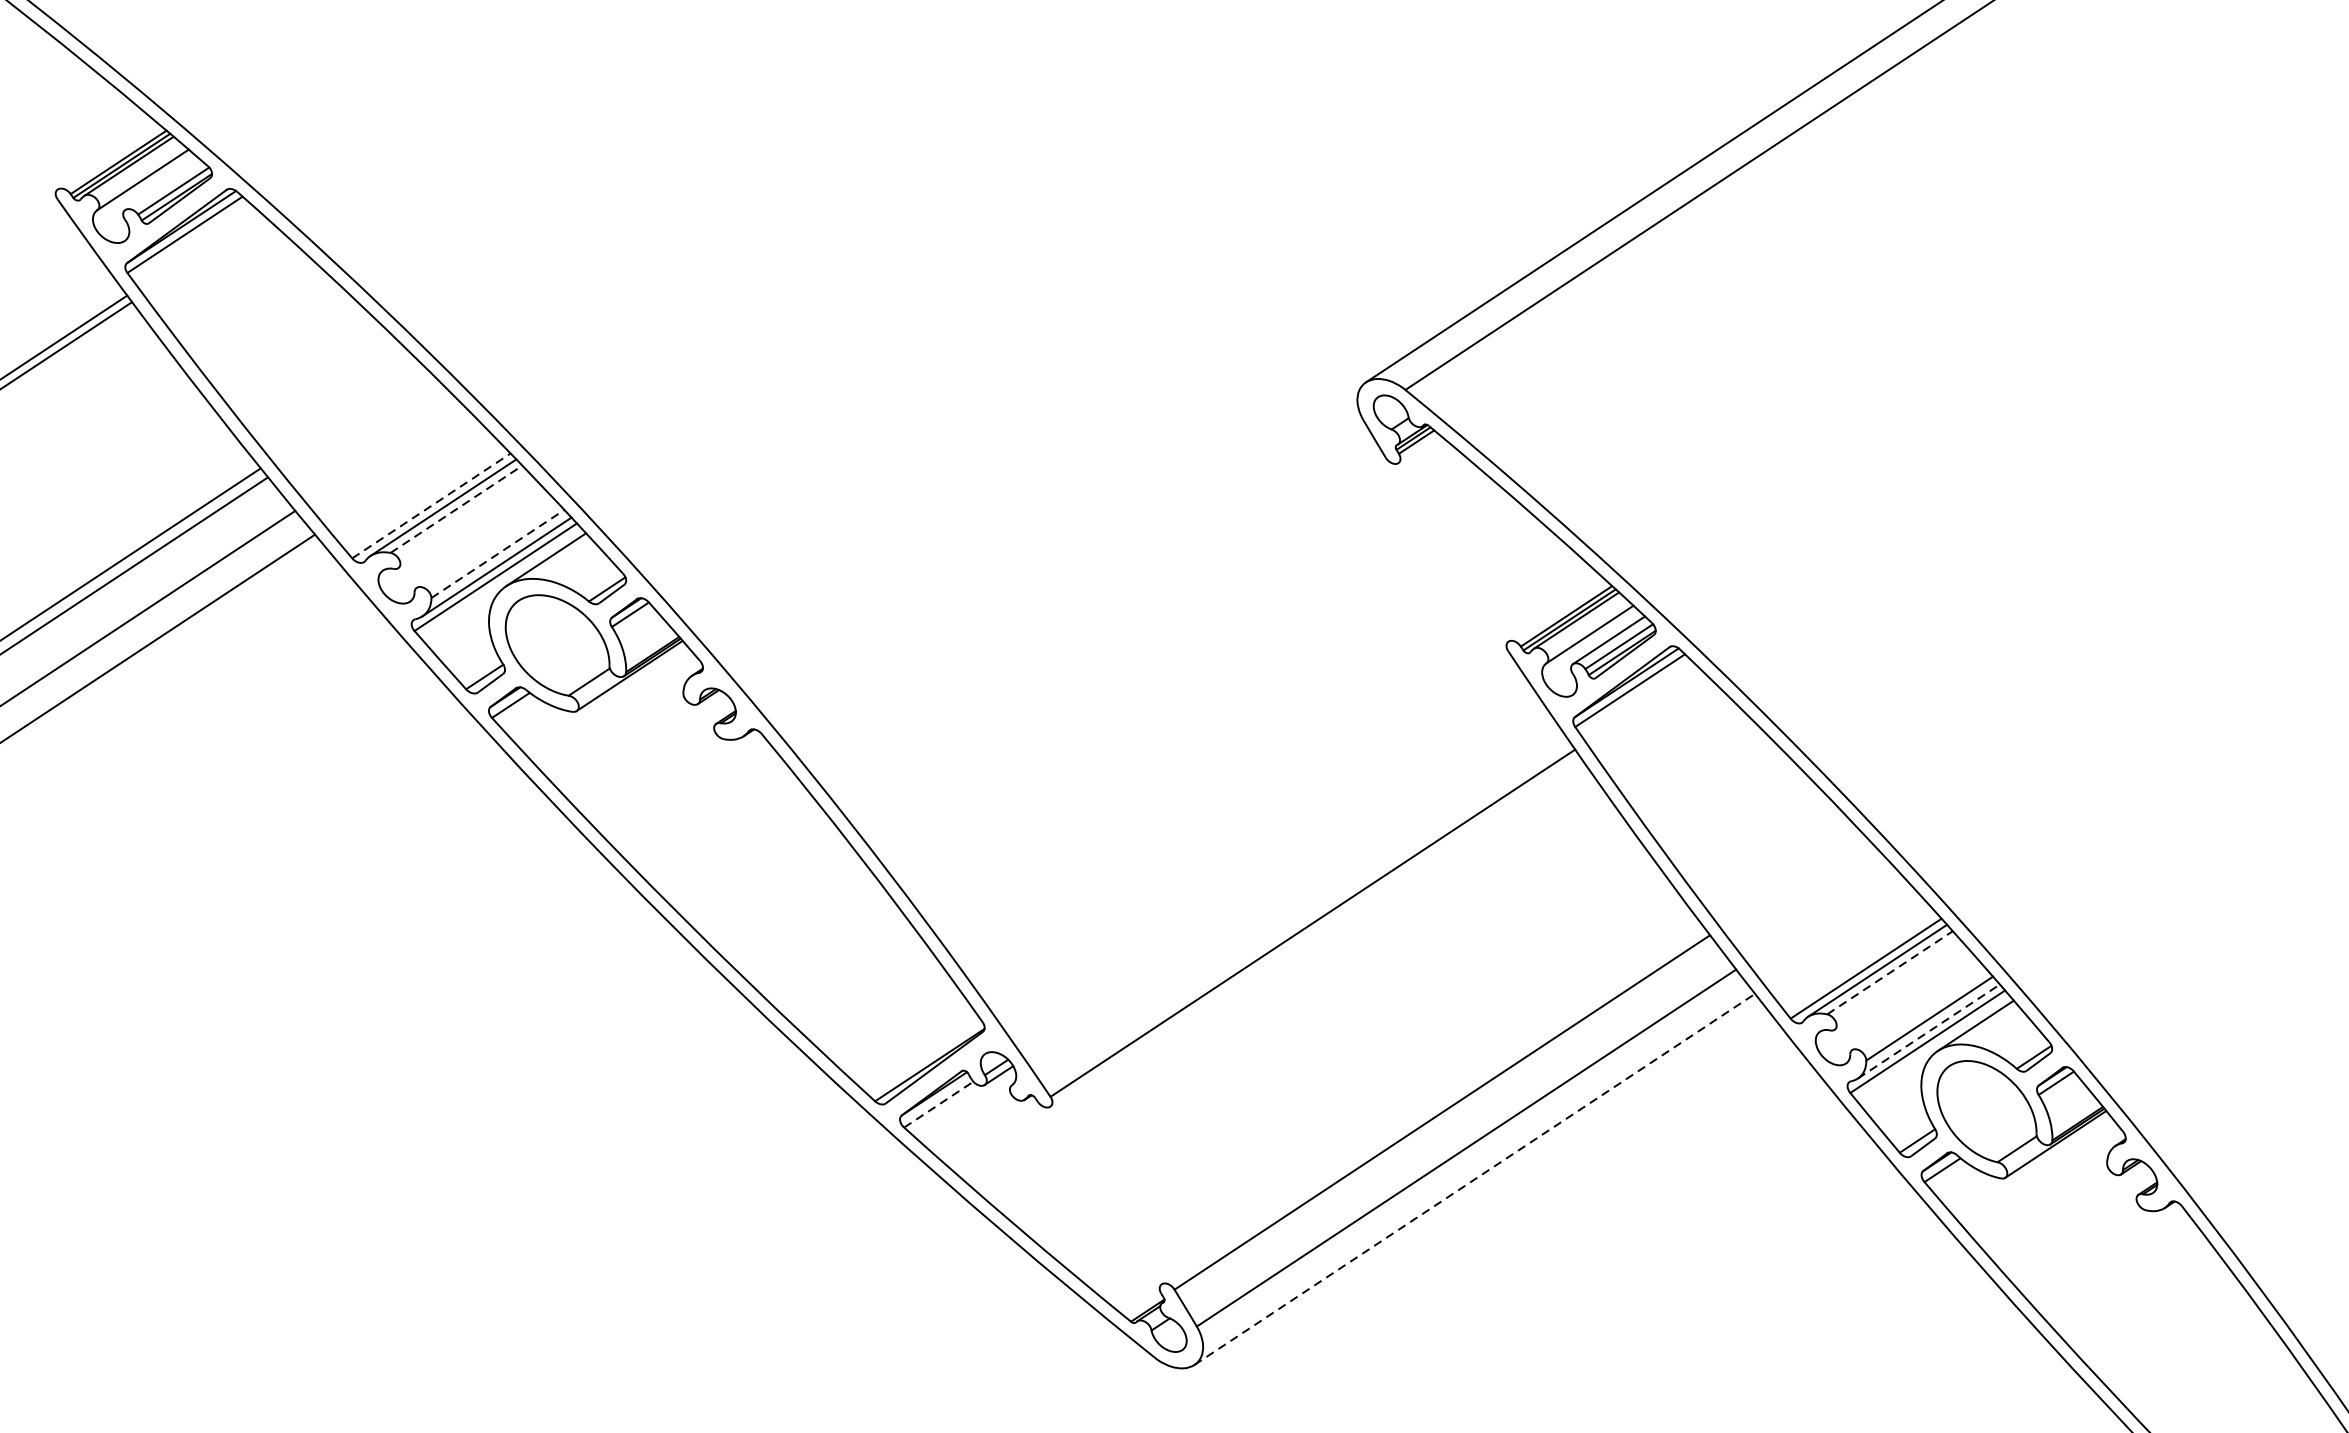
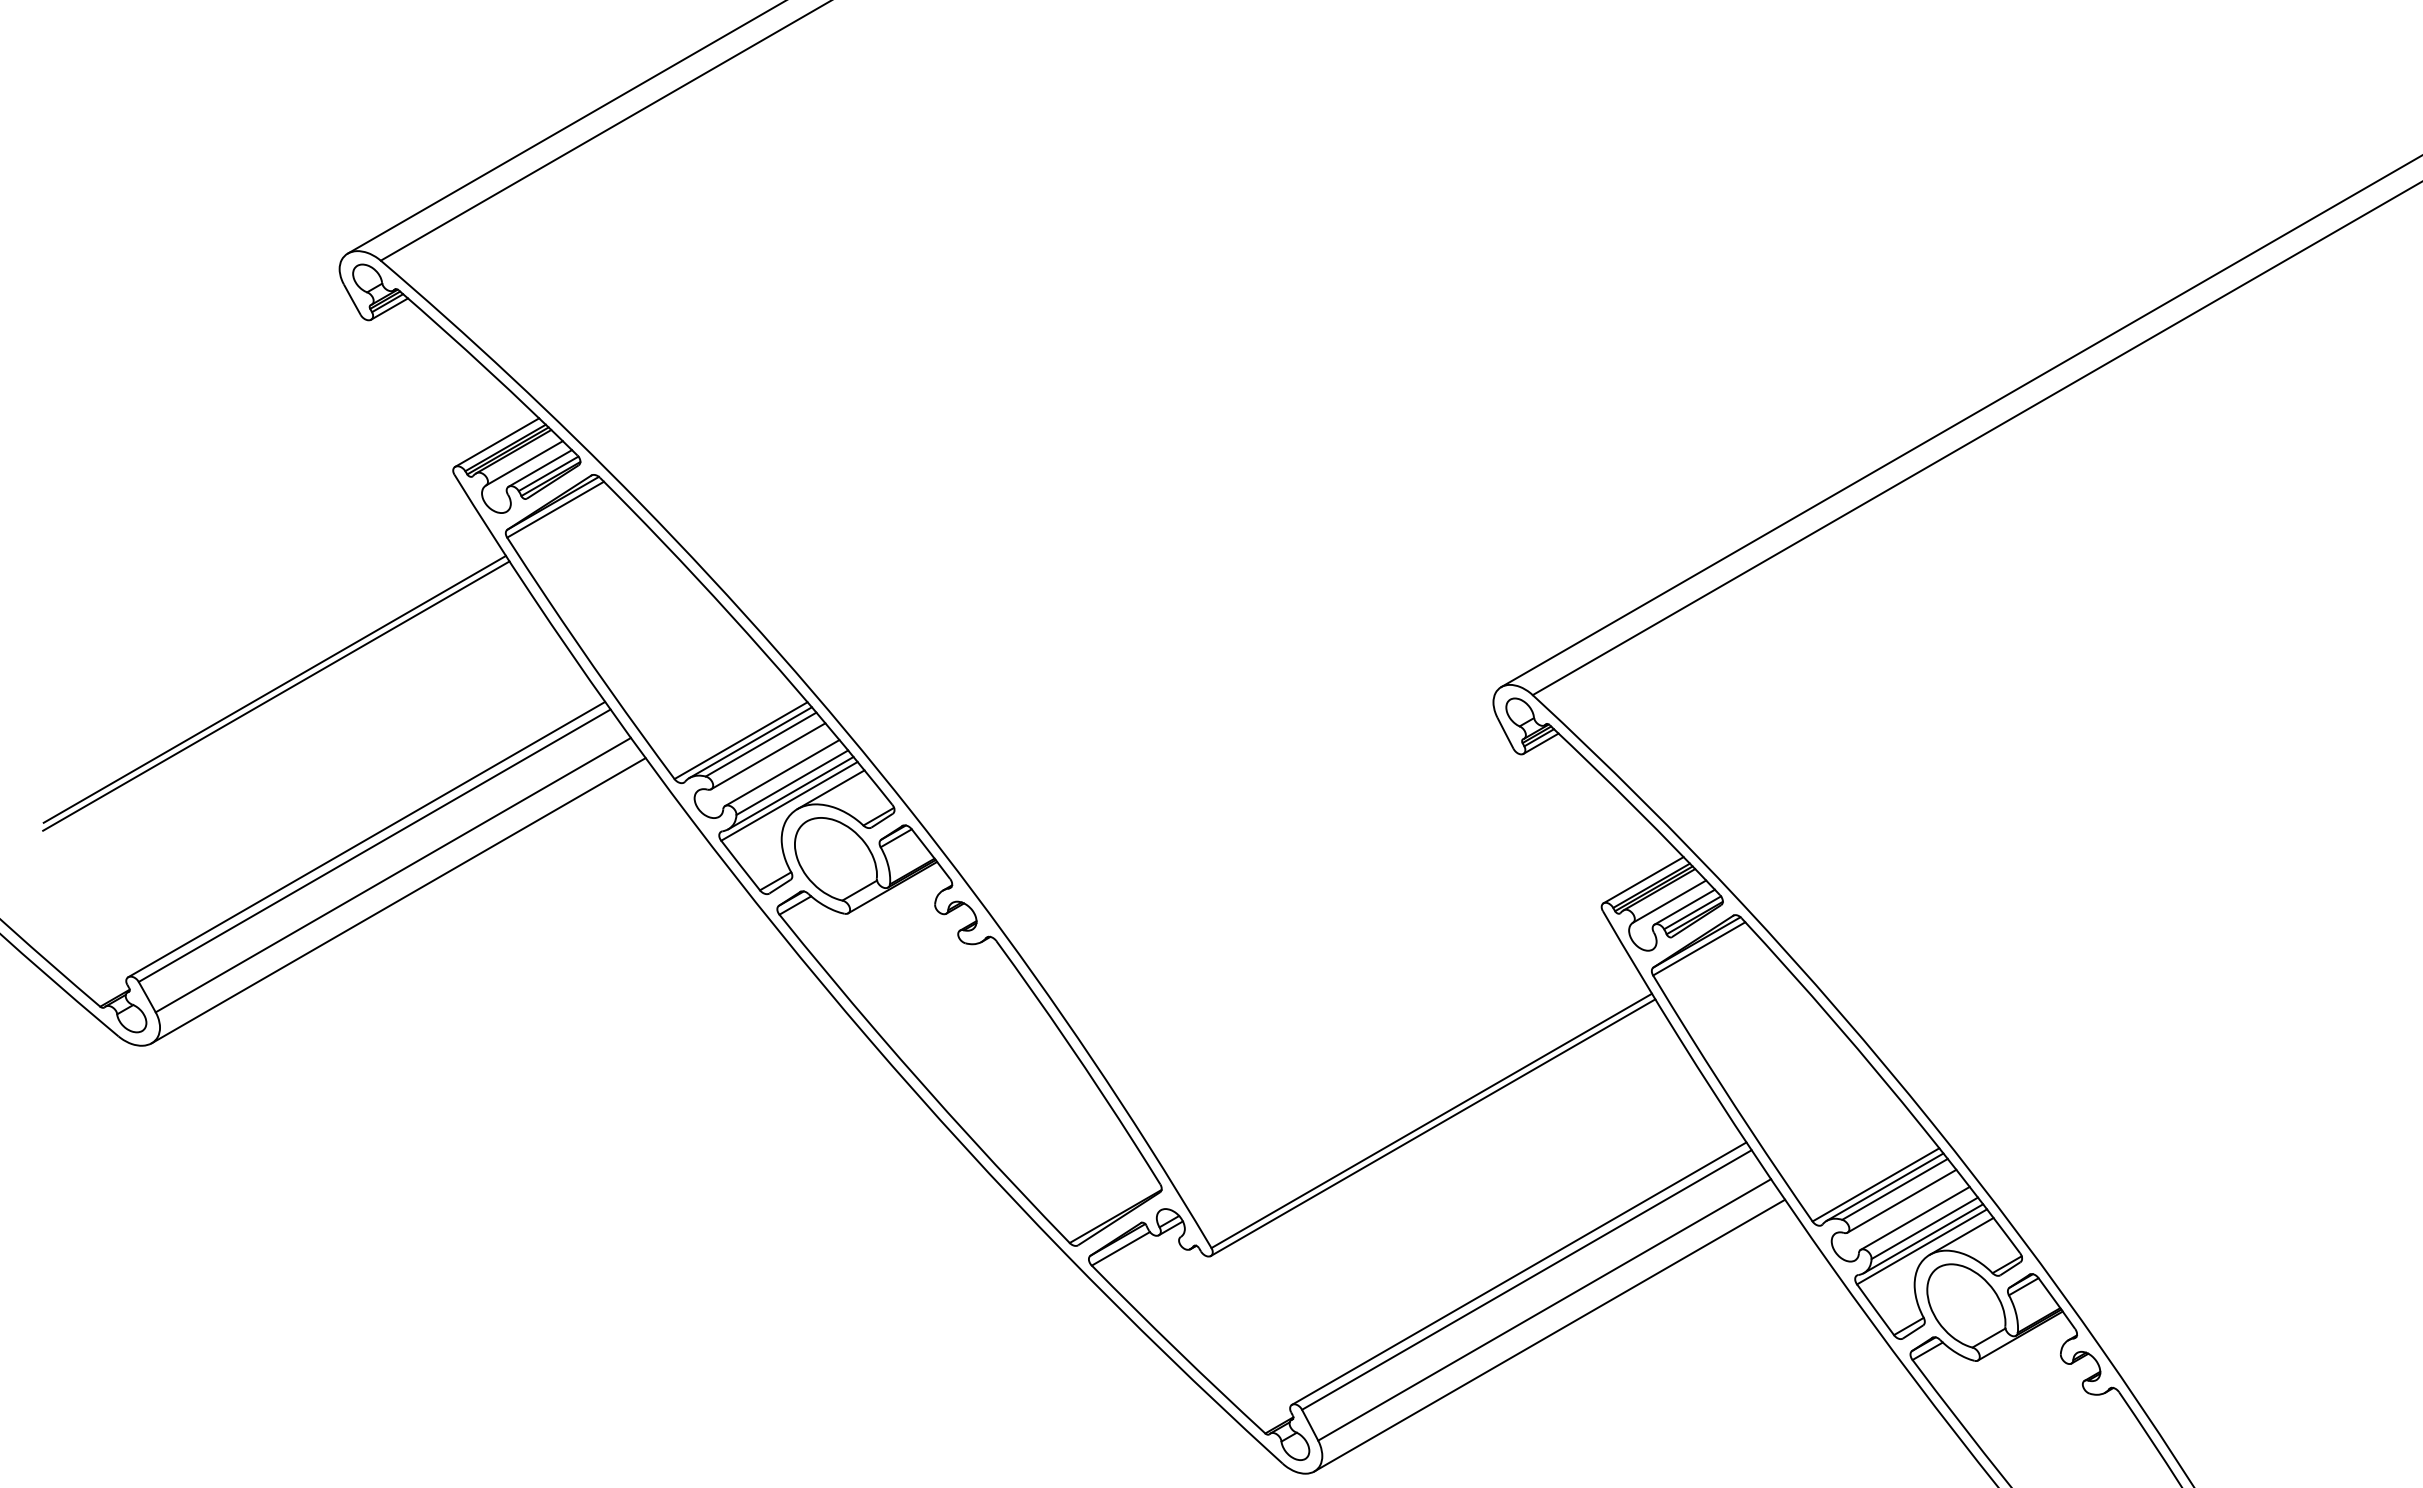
line: (108, 156) -> (497, 442), added
line: (163, 185) -> (540, 468), added
line: (1418, 449) -> (1540, 743), added
line: (431, 505) -> (741, 740), dashed -> solid
line: (456, 509) -> (761, 744), dashed -> solid
line: (466, 523) -> (768, 756), added
line: (485, 543) -> (782, 773), added
line: (498, 553) -> (792, 782), dashed -> solid
line: (1556, 610) -> (1643, 880), added
line: (1314, 931) -> (1432, 1127), added
line: (1890, 972) -> (1895, 1189), dashed -> solid
line: (1898, 986) -> (1901, 1200), added
line: (1916, 1006) -> (1914, 1217), added
line: (1928, 1031) -> (1923, 1238), dashed -> solid
line: (938, 1104) -> (1120, 1248), dashed -> solid
line: (1432, 1104) -> (1519, 1273), added
line: (1474, 1179) -> (1549, 1335), dashed -> solid

